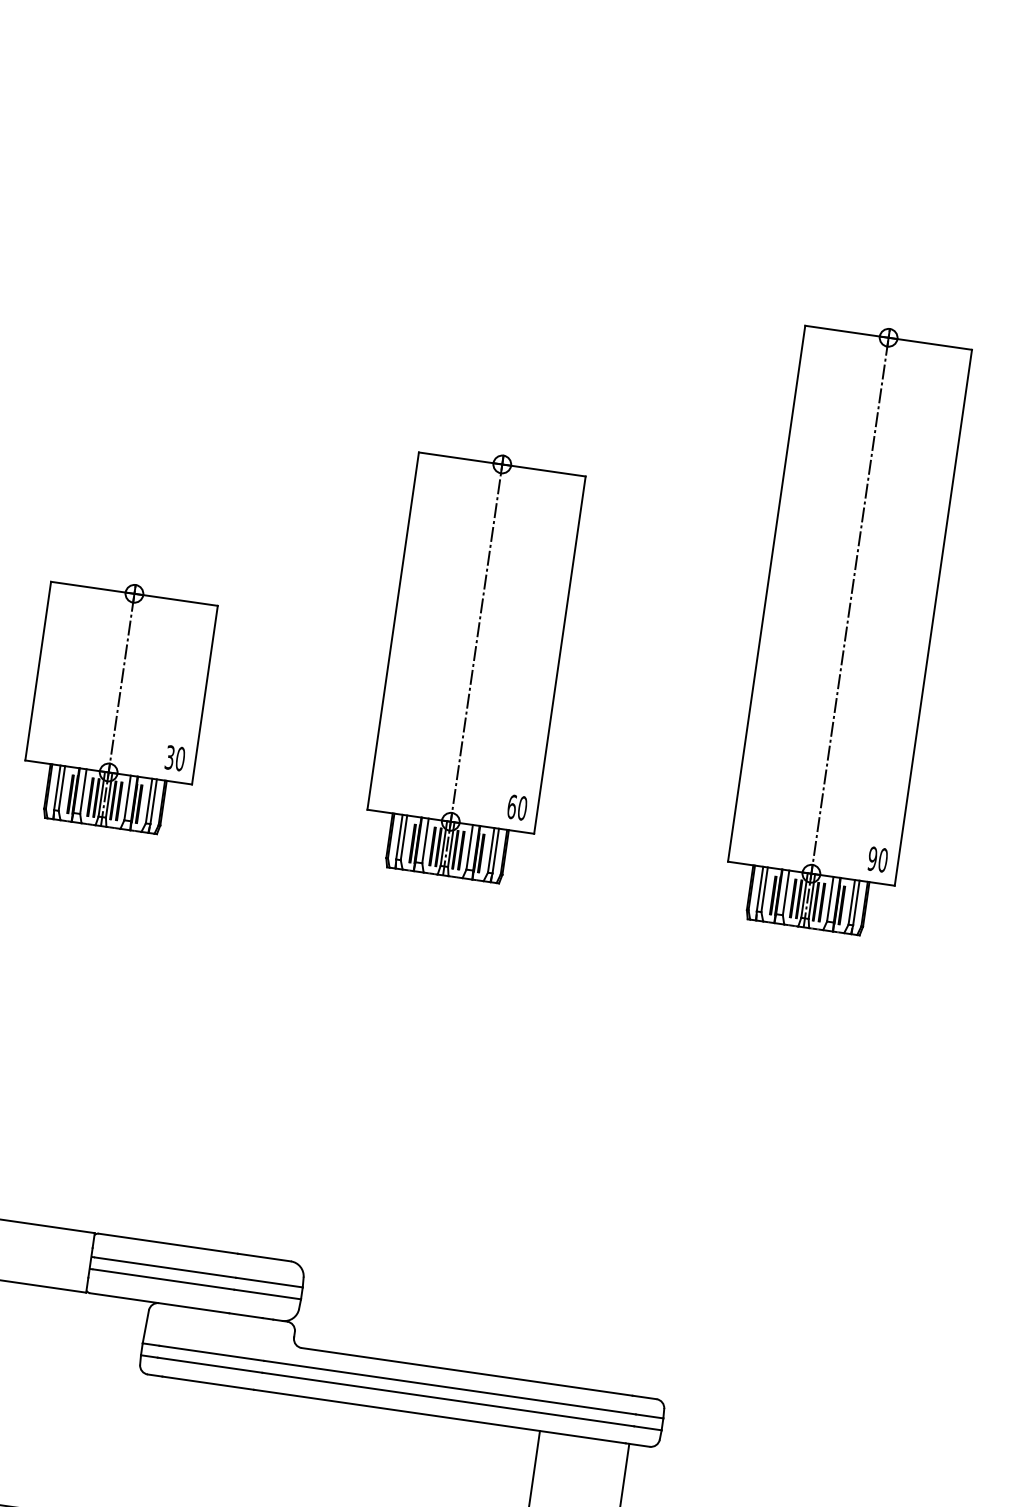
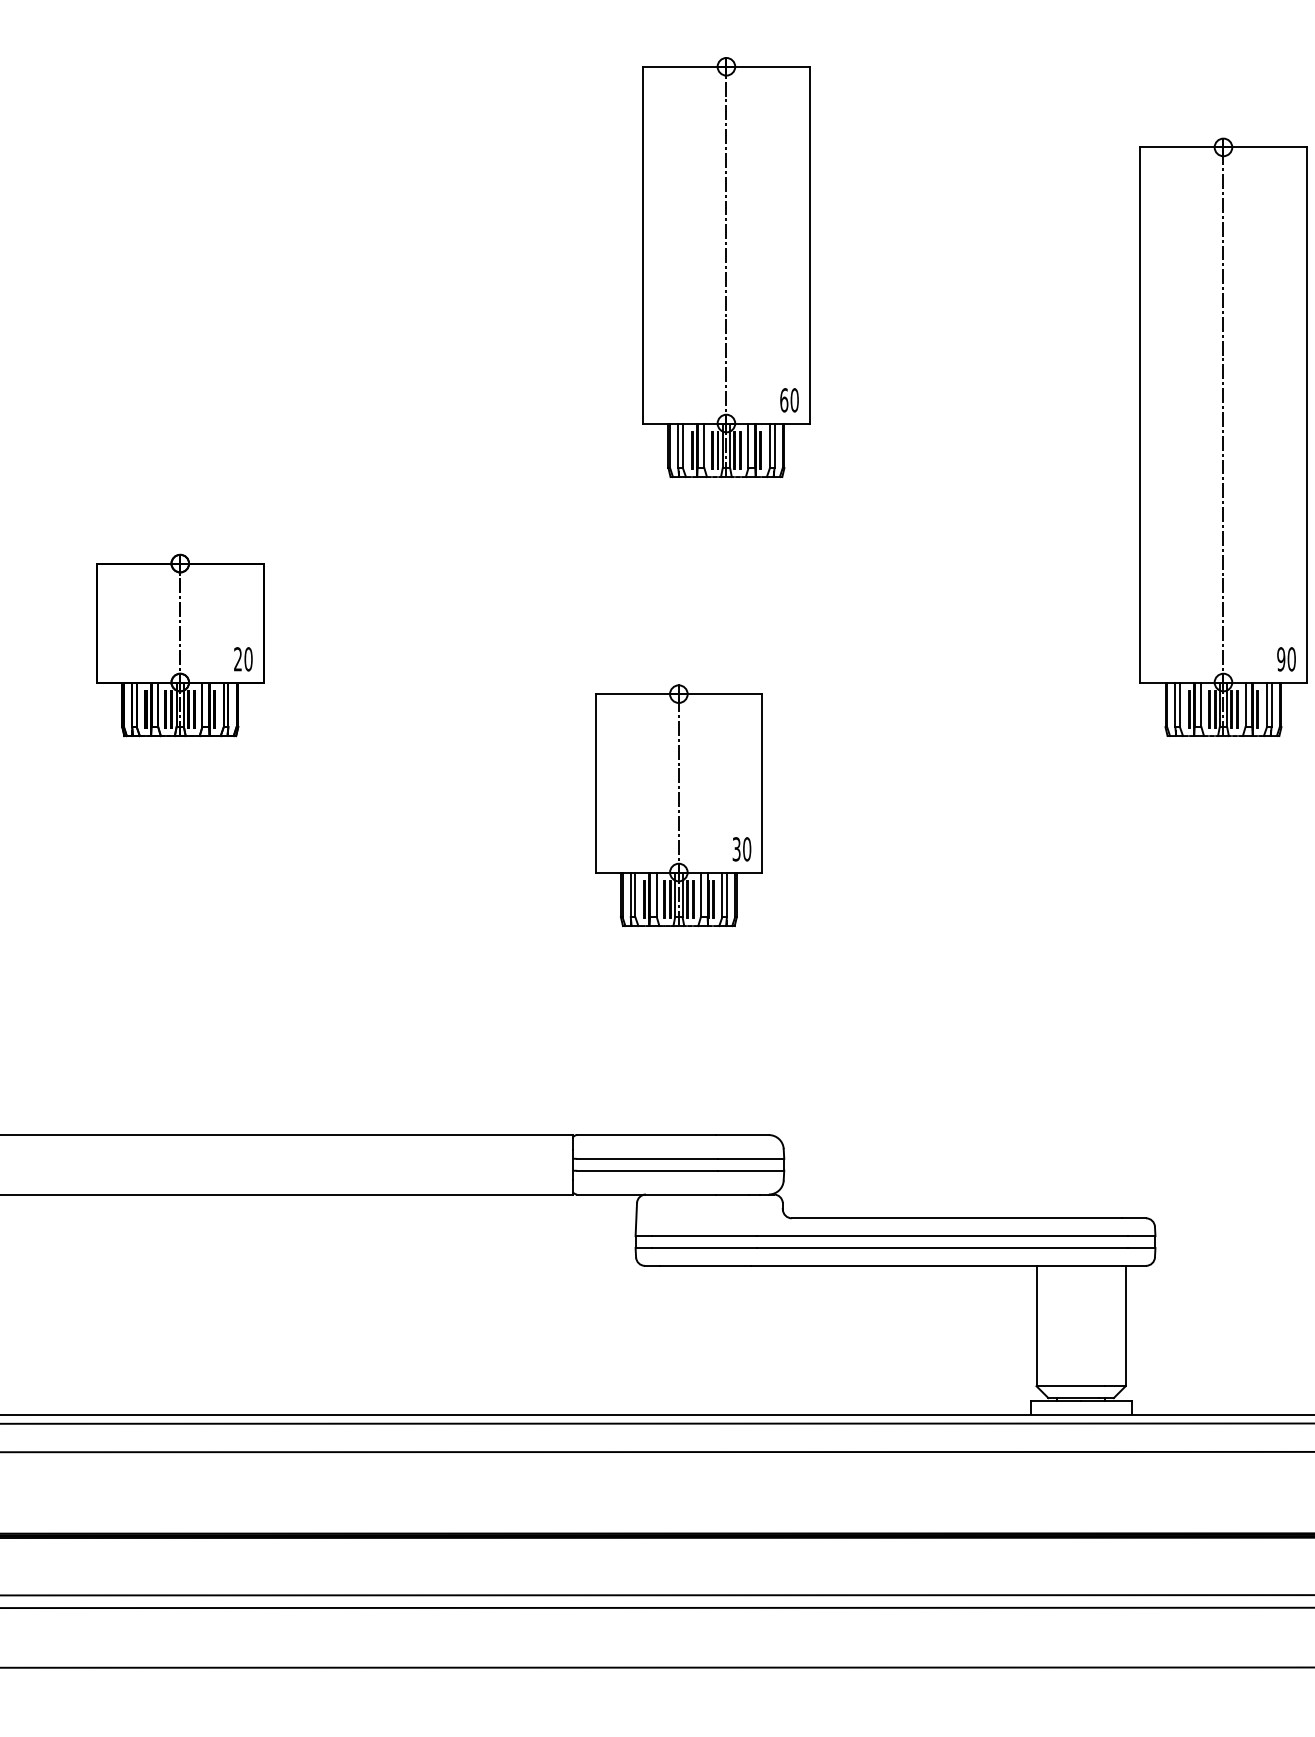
part: (473, 665) -> (726, 267), moved
part: (118, 705) -> (678, 805), moved

